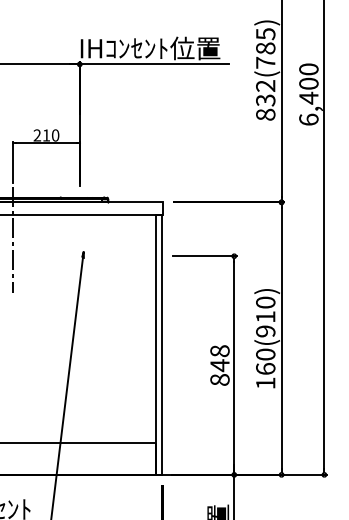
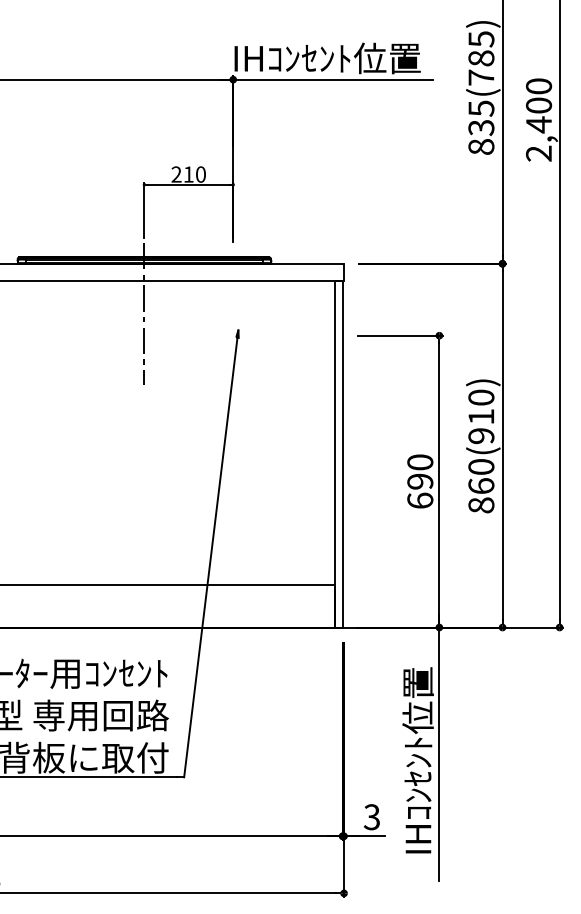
text: (265, 85) -> (481, 108), 832(785) -> 835(785)
text: (308, 119) -> (538, 153), 6,400 -> 2,400
text: (220, 365) -> (420, 481), 848 -> 690
text: (265, 383) -> (481, 505), 160(910) -> 860(910)

